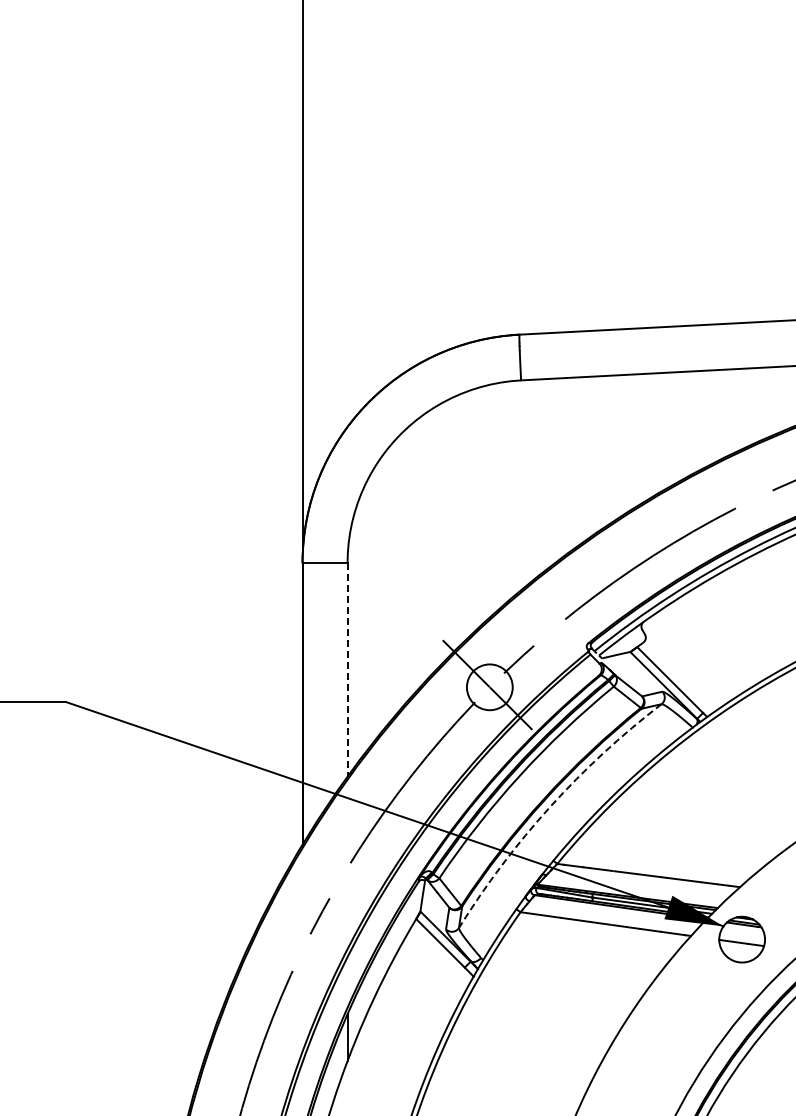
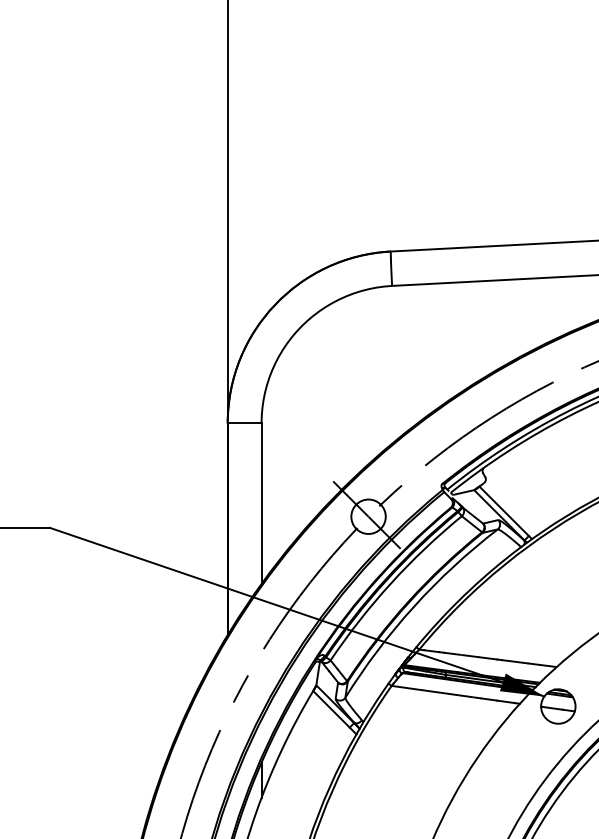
line: (347, 670) -> (261, 504), dashed -> solid
arc: (550, 806) -> (414, 606), dashed -> solid

